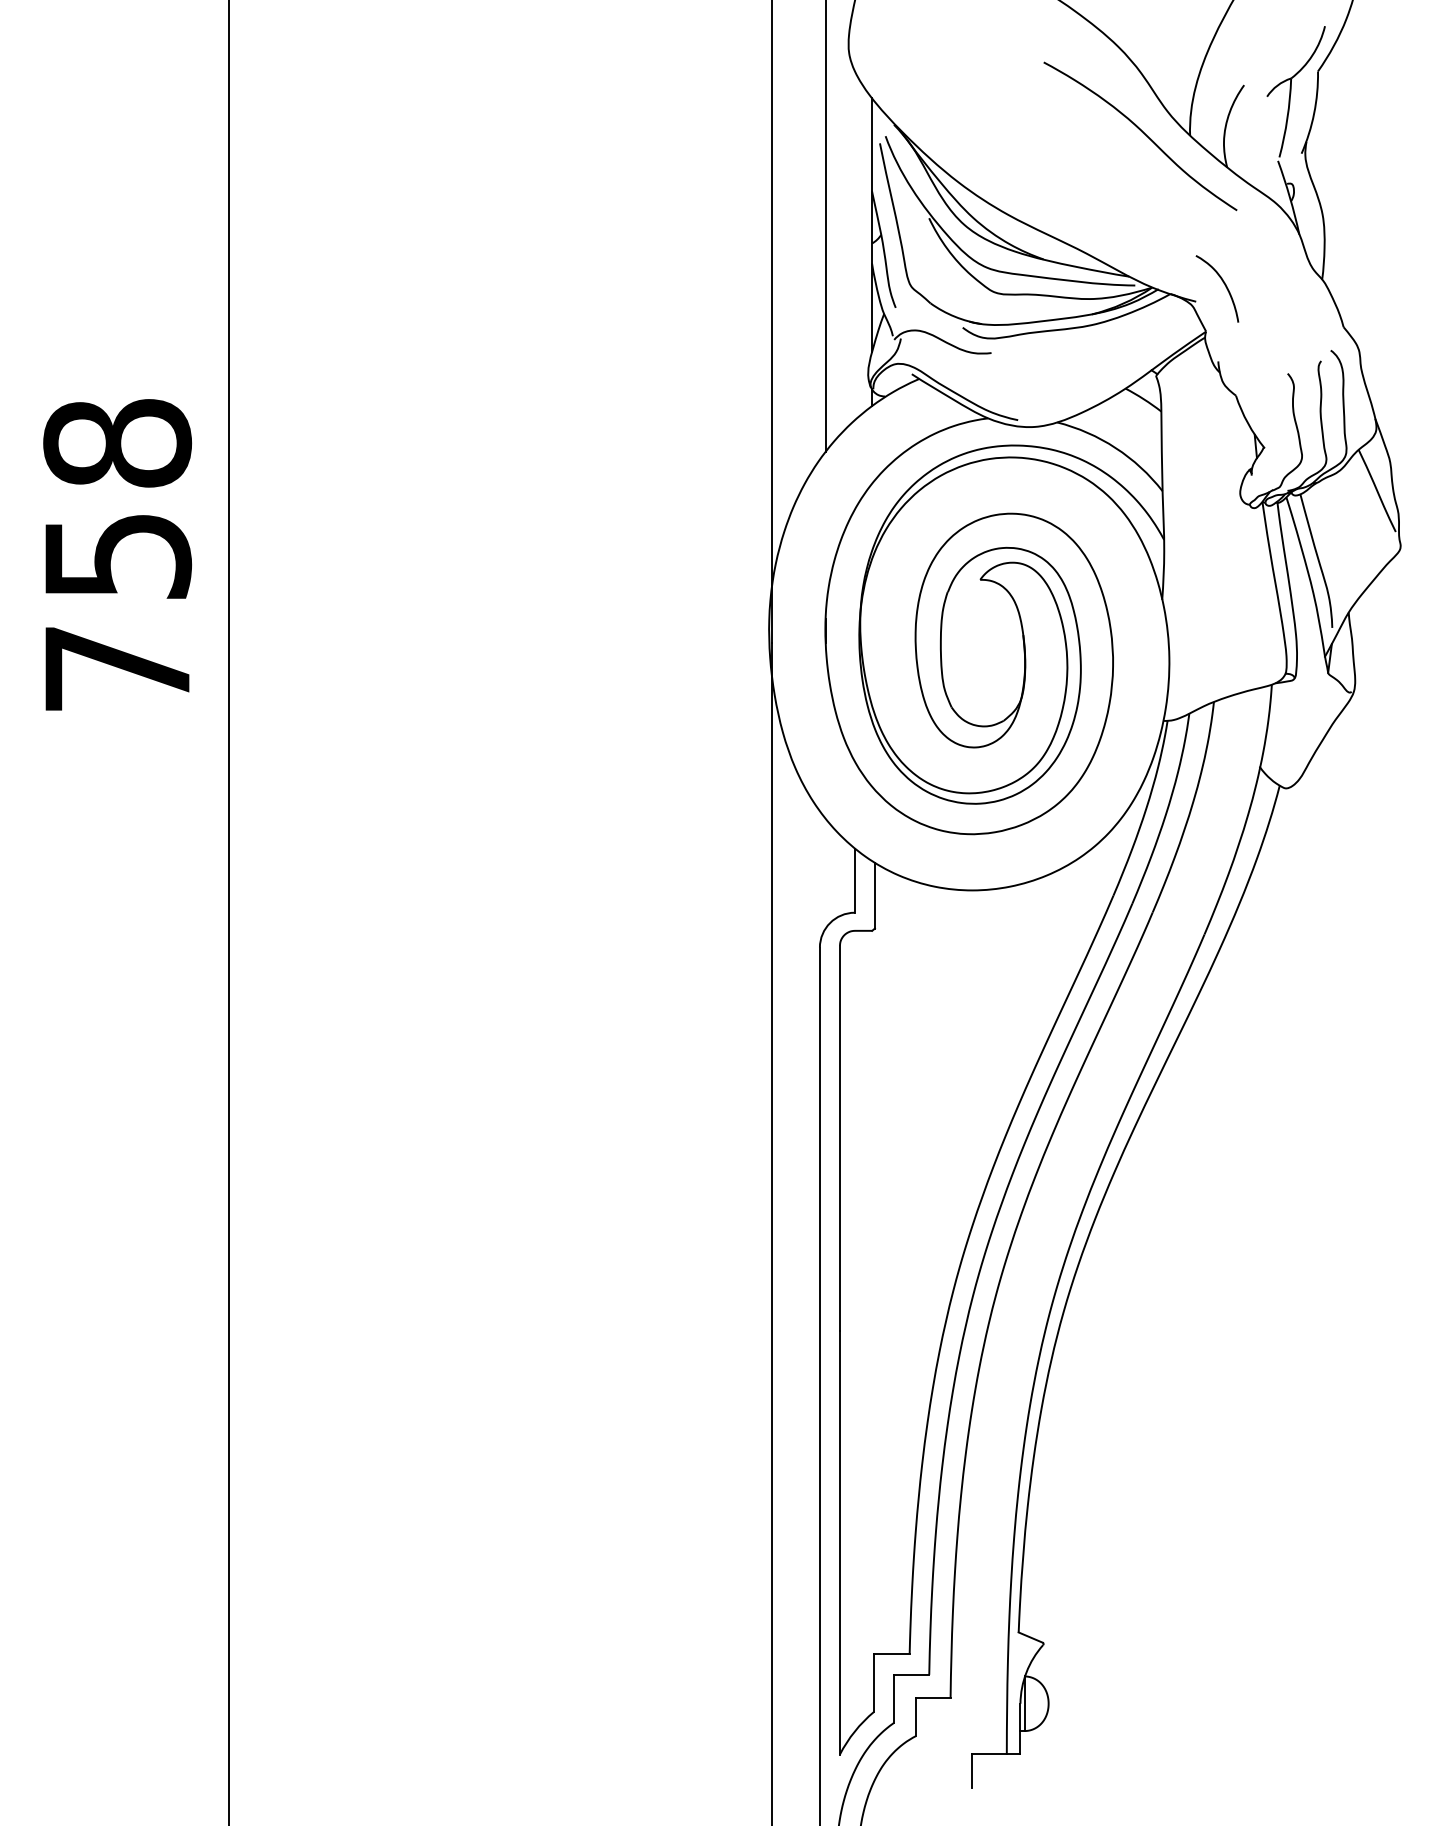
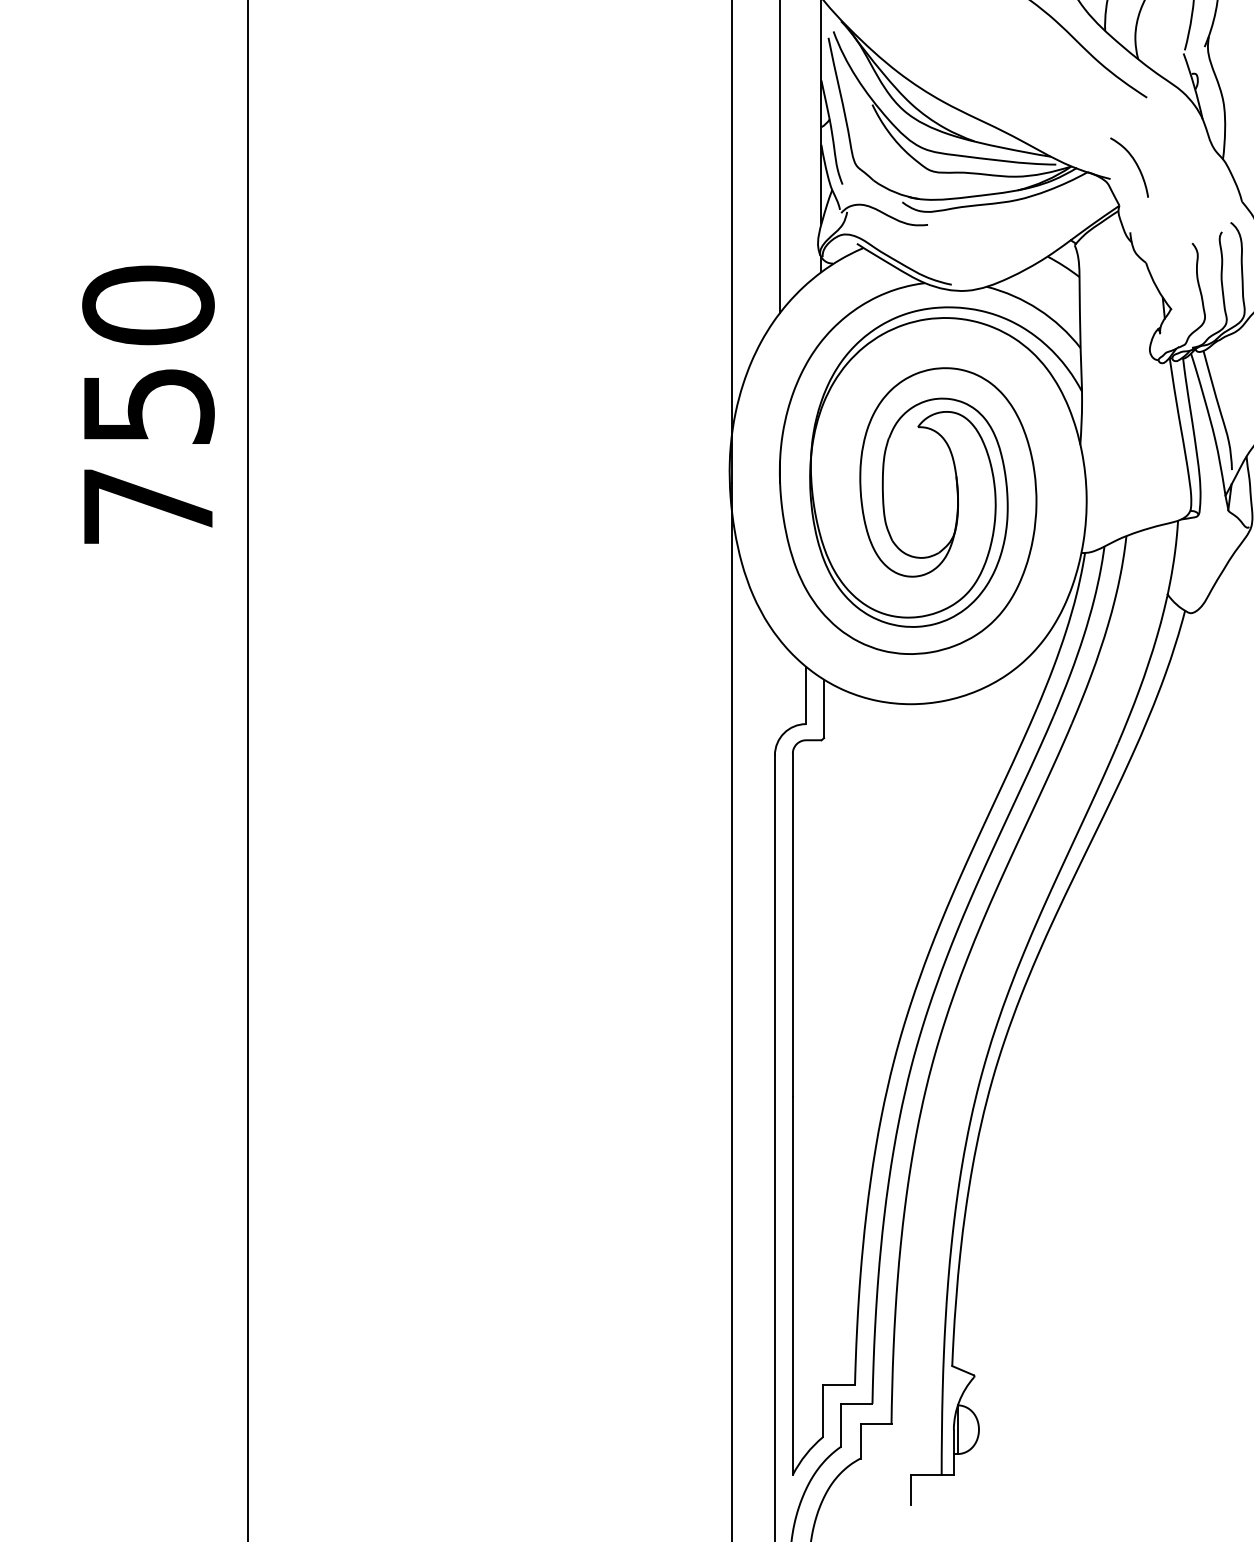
text: (117, 442) -> (148, 304), 758 -> 750

